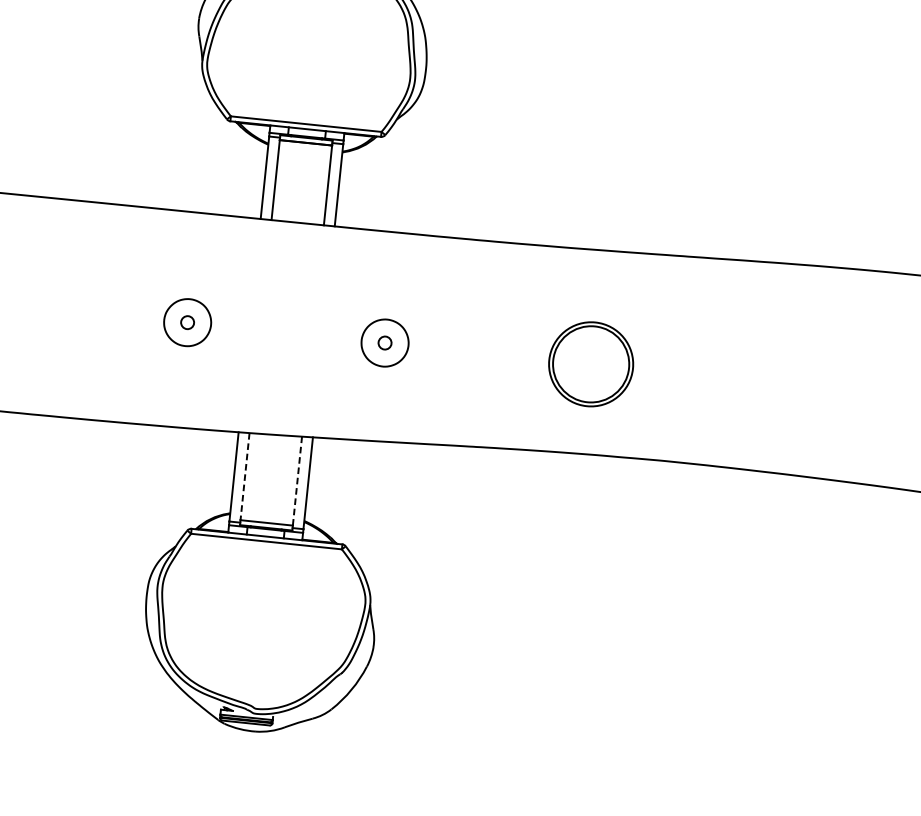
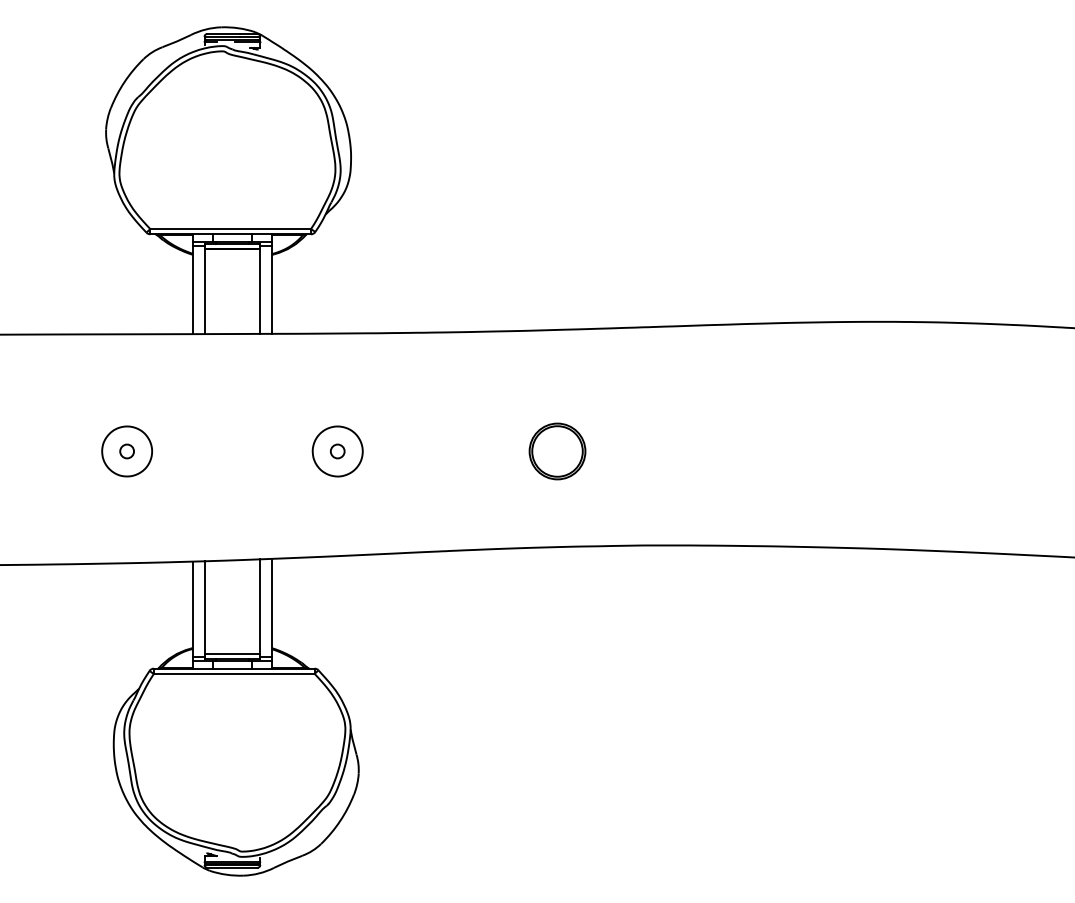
part: (591, 364) -> (557, 451), size x0.62
line: (244, 477) -> (204, 608), dashed -> solid
line: (297, 480) -> (260, 606), dashed -> solid

